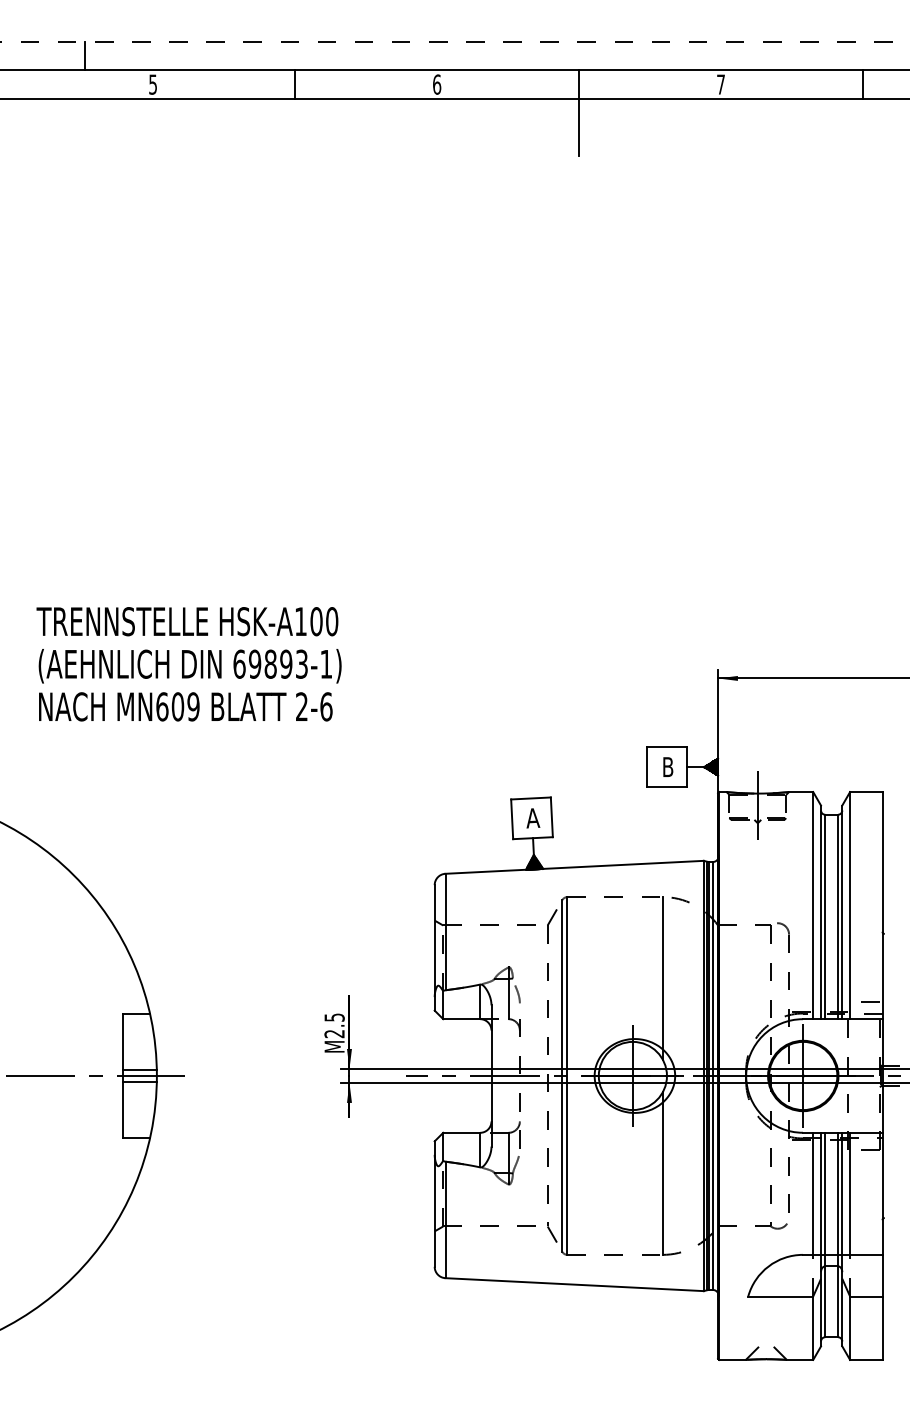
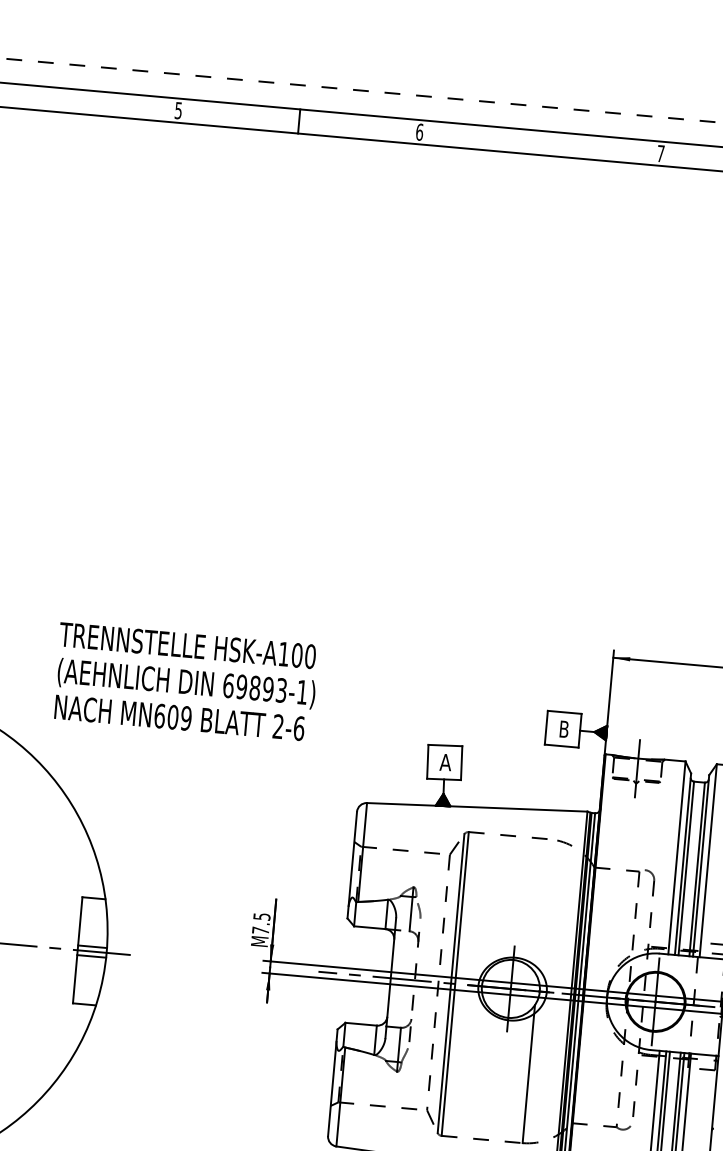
line: (85, 56) -> (123, 81), removed
line: (579, 112) -> (538, 166), removed
text: (188, 664) -> (185, 682), moved
line: (662, 978) -> (543, 908), removed
text: (334, 1034) -> (260, 931), M2.5 -> M7.5

